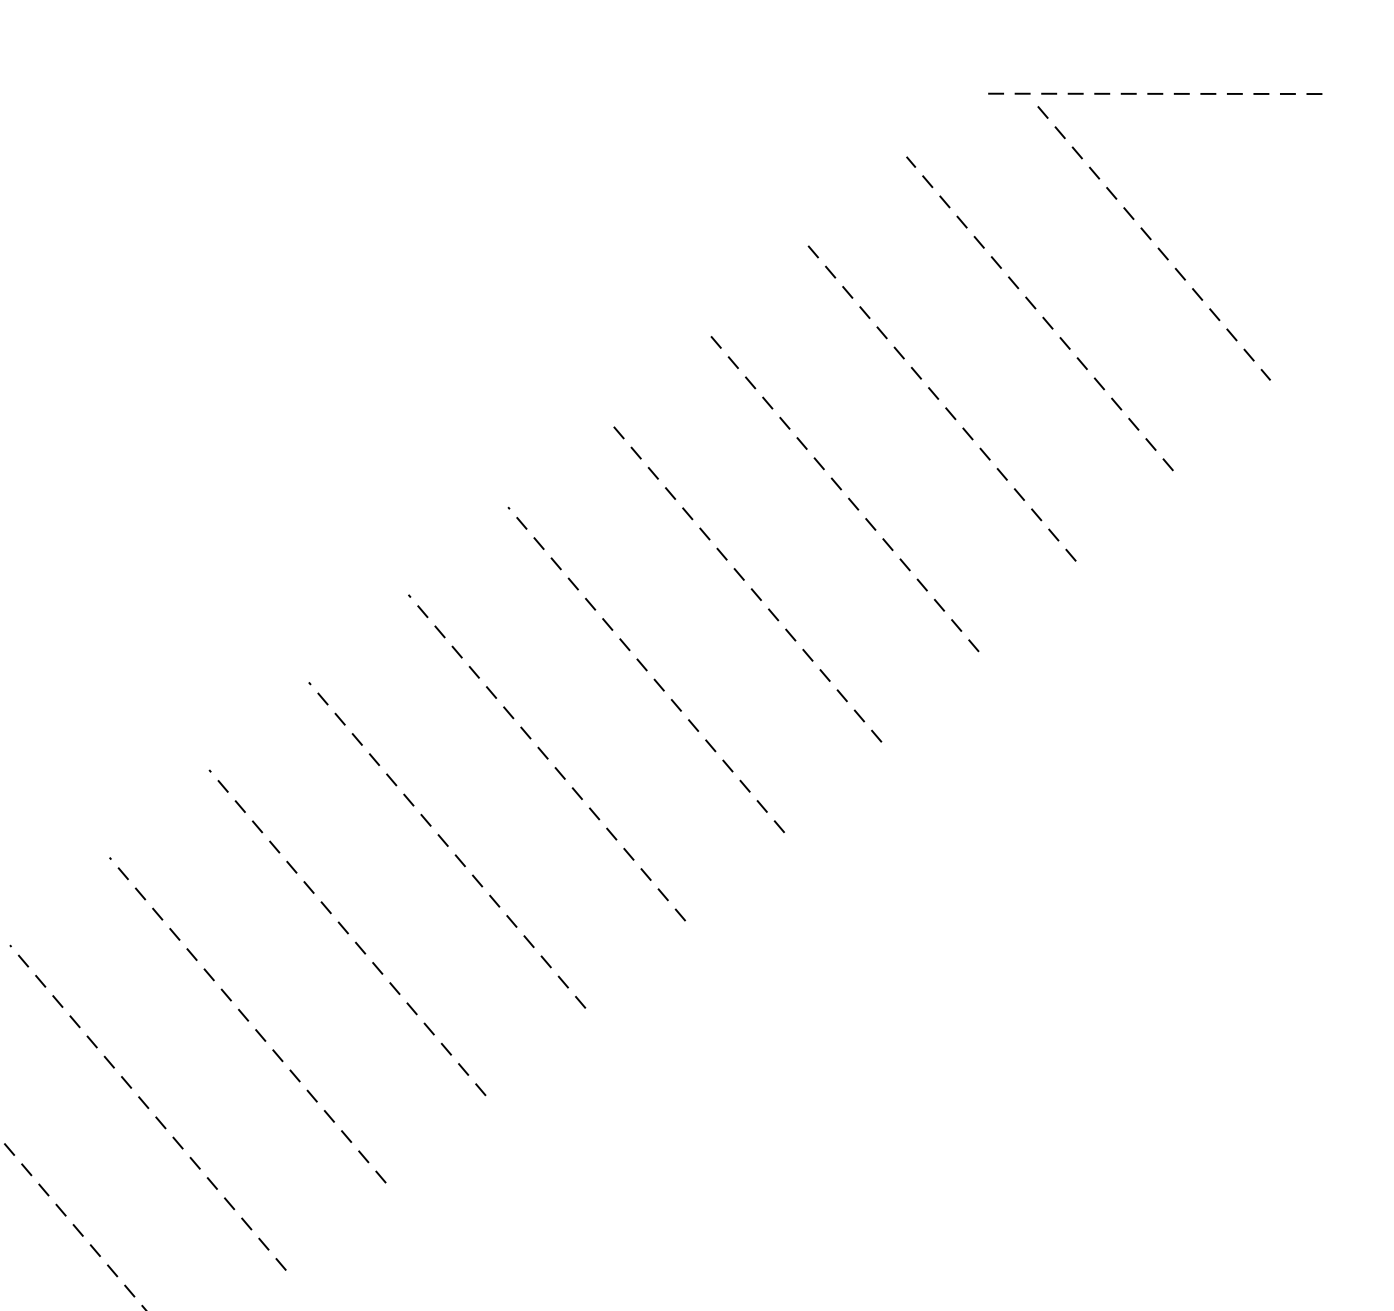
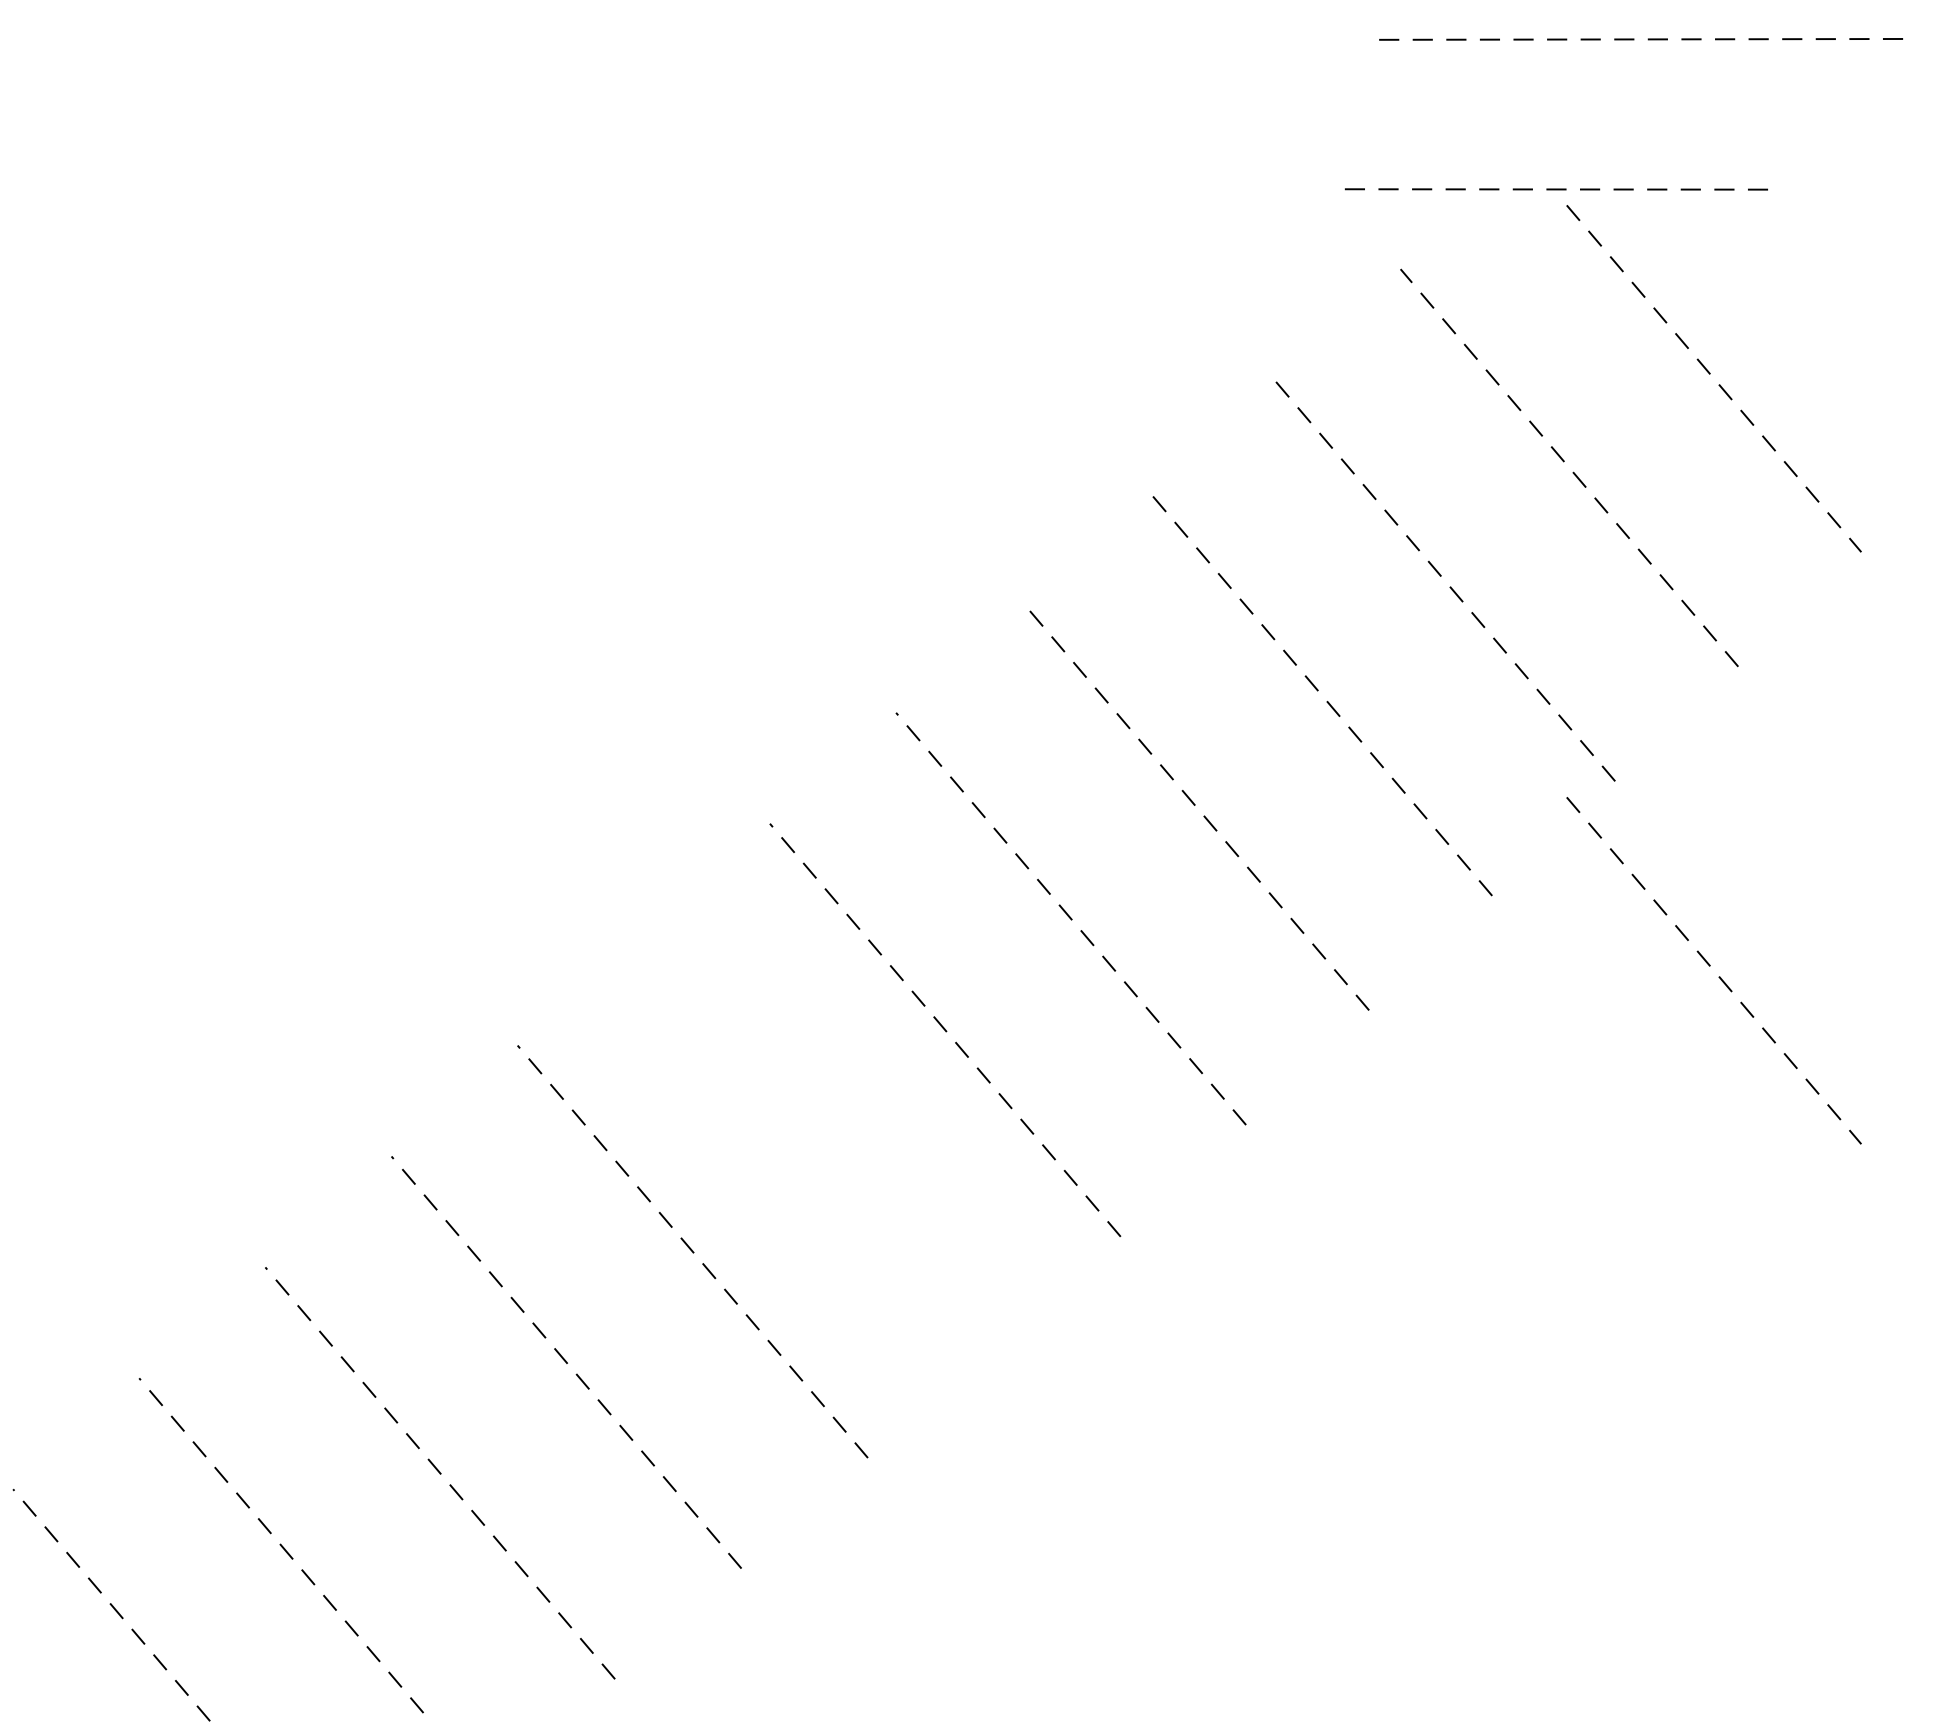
line: (1154, 93) -> (1555, 189), moved
line: (1151, 707) -> (1710, 966), added
line: (446, 845) -> (818, 1140), removed

